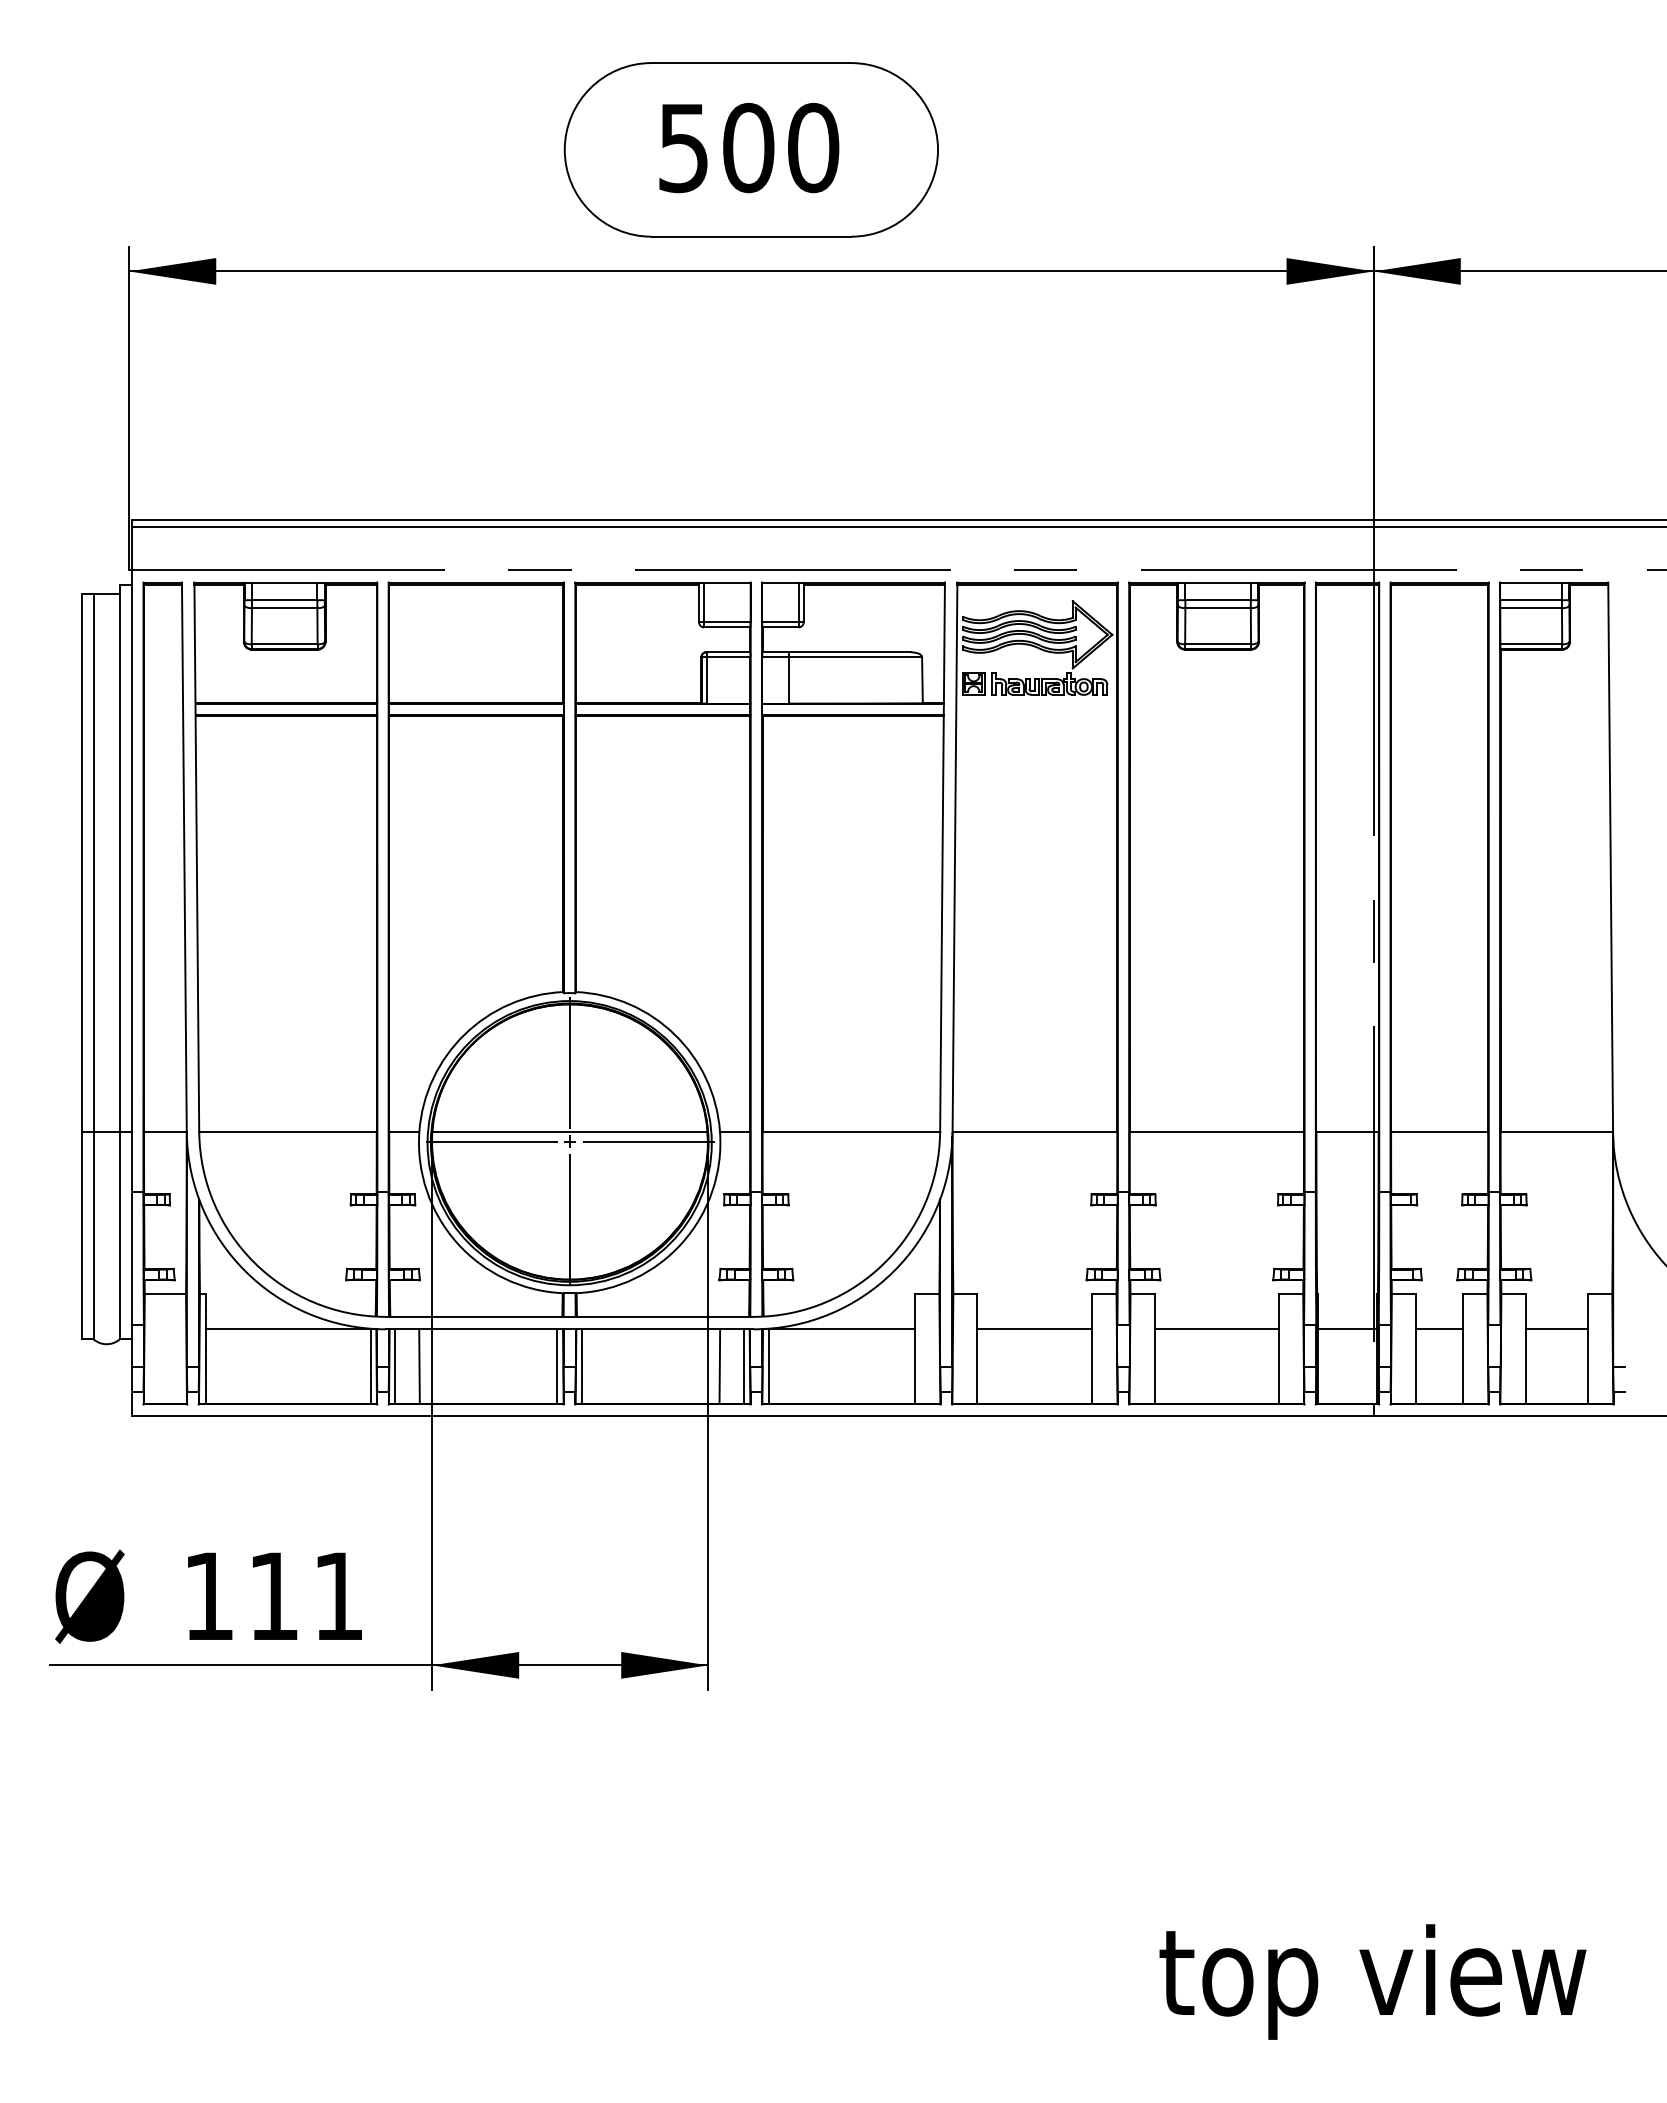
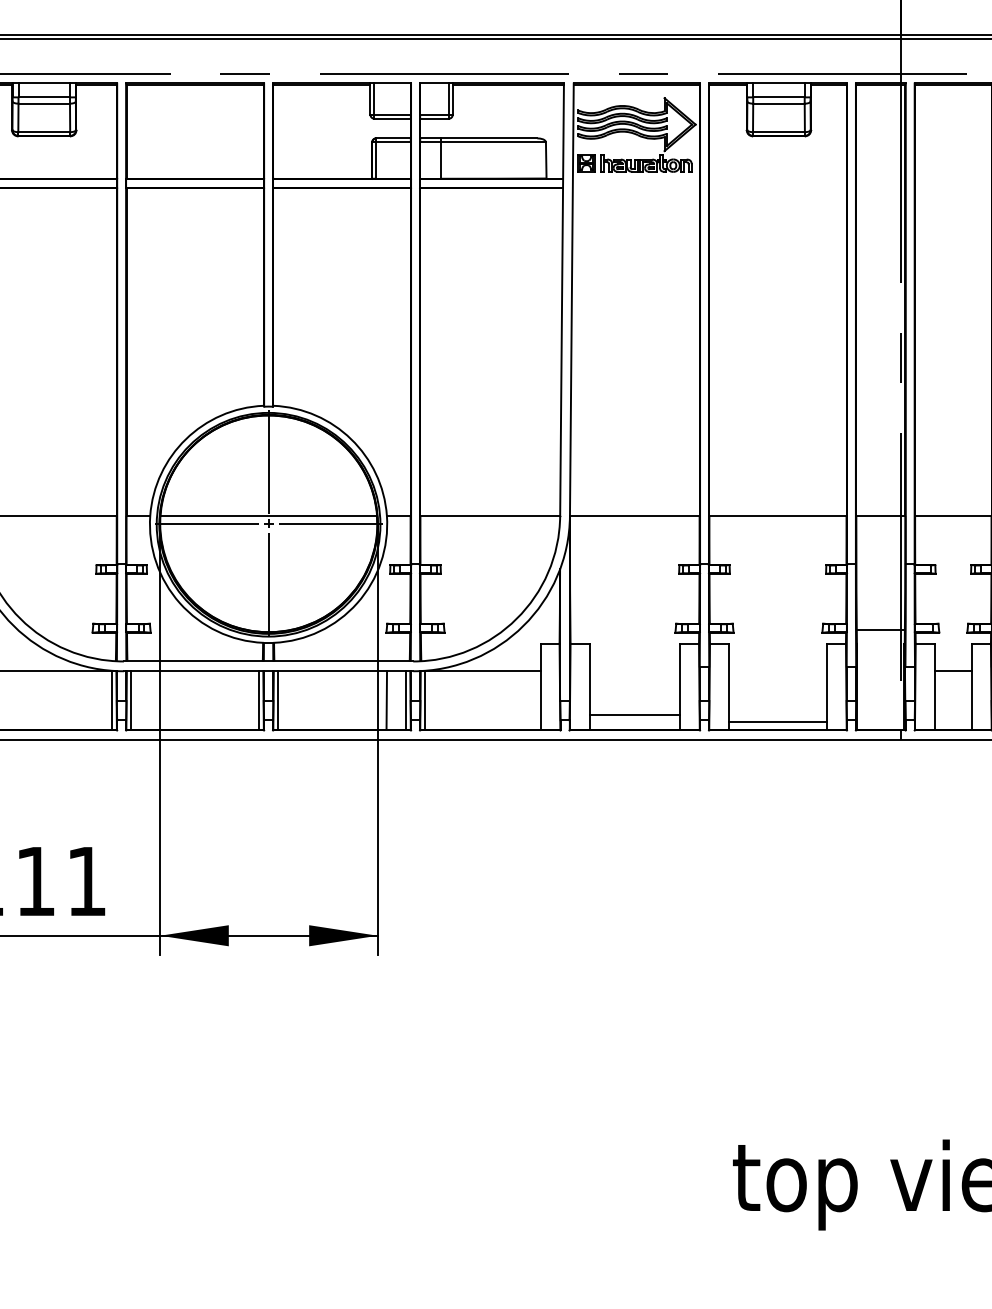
line: (1034, 1329) -> (634, 714), moved
line: (1216, 1329) -> (777, 722), moved
line: (1347, 1329) -> (880, 629), moved
line: (419, 1366) -> (150, 700), removed

